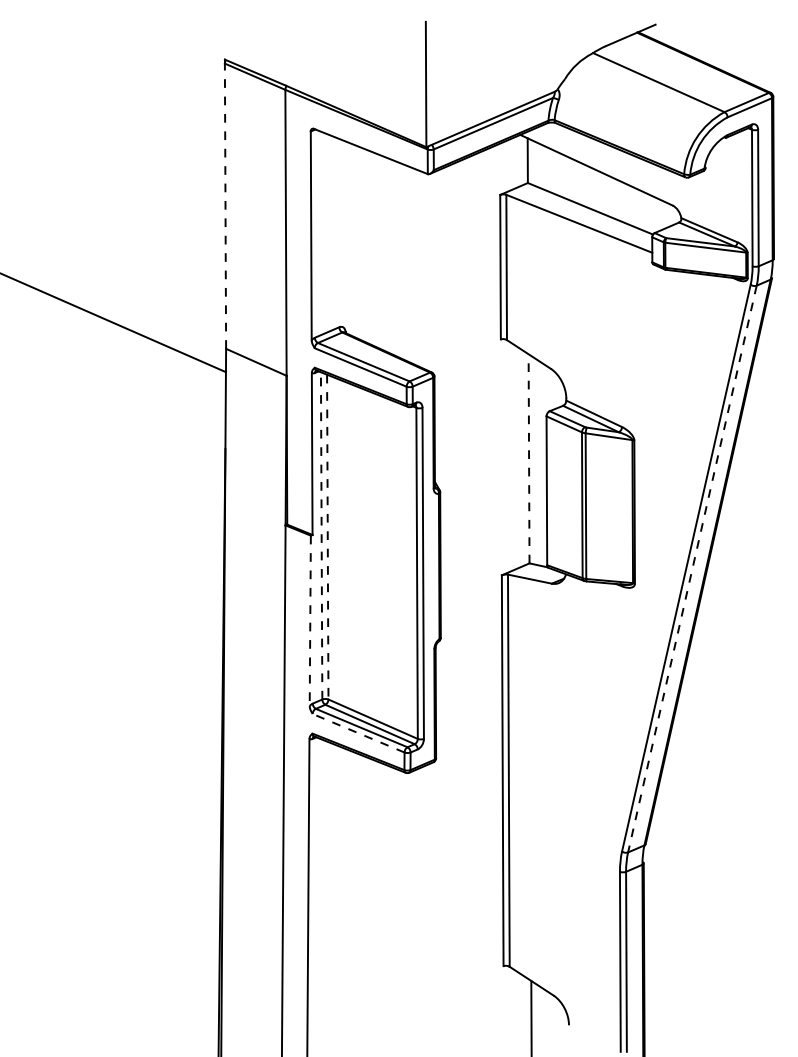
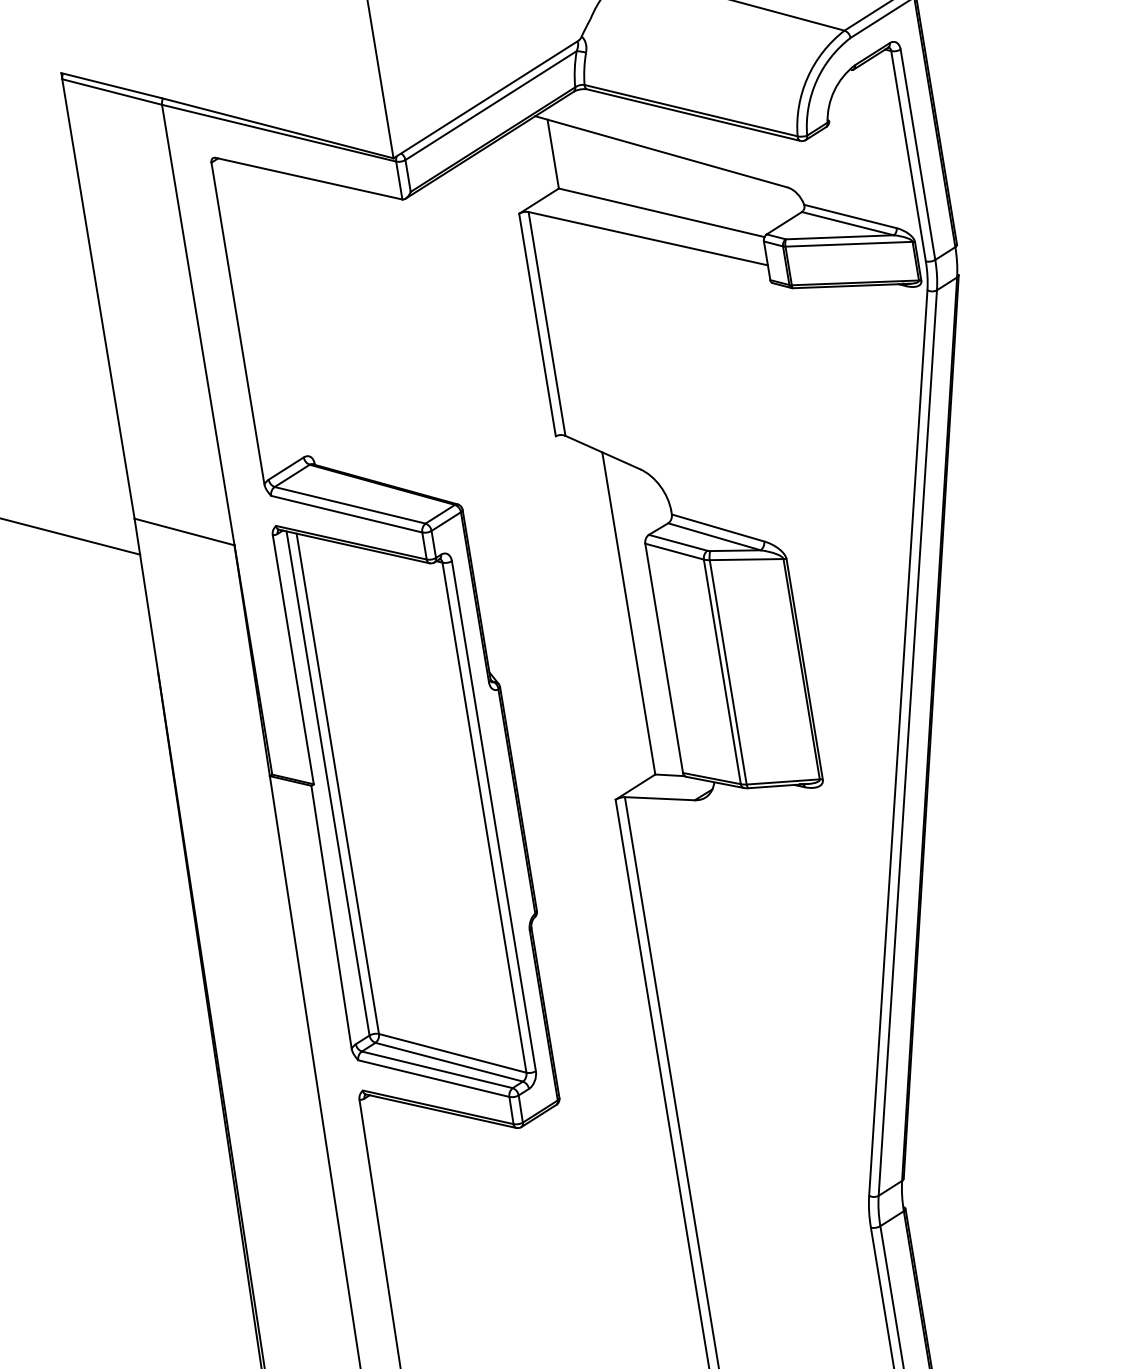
line: (225, 206) -> (98, 299), dashed -> solid
line: (529, 458) -> (629, 612), dashed -> solid
line: (321, 535) -> (327, 782), dashed -> solid
line: (327, 537) -> (337, 784), dashed -> solid
line: (692, 569) -> (908, 743), dashed -> solid
line: (310, 621) -> (332, 918), dashed -> solid
line: (358, 733) -> (433, 1078), dashed -> solid

